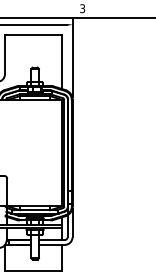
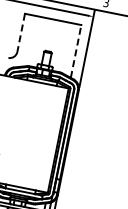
line: (4, 55) -> (20, 33), solid -> dashed
line: (62, 62) -> (76, 51), solid -> dashed

